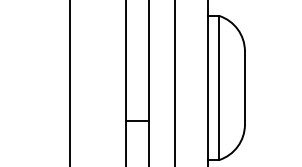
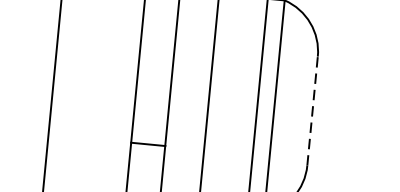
line: (244, 87) -> (311, 110), solid -> dashed

